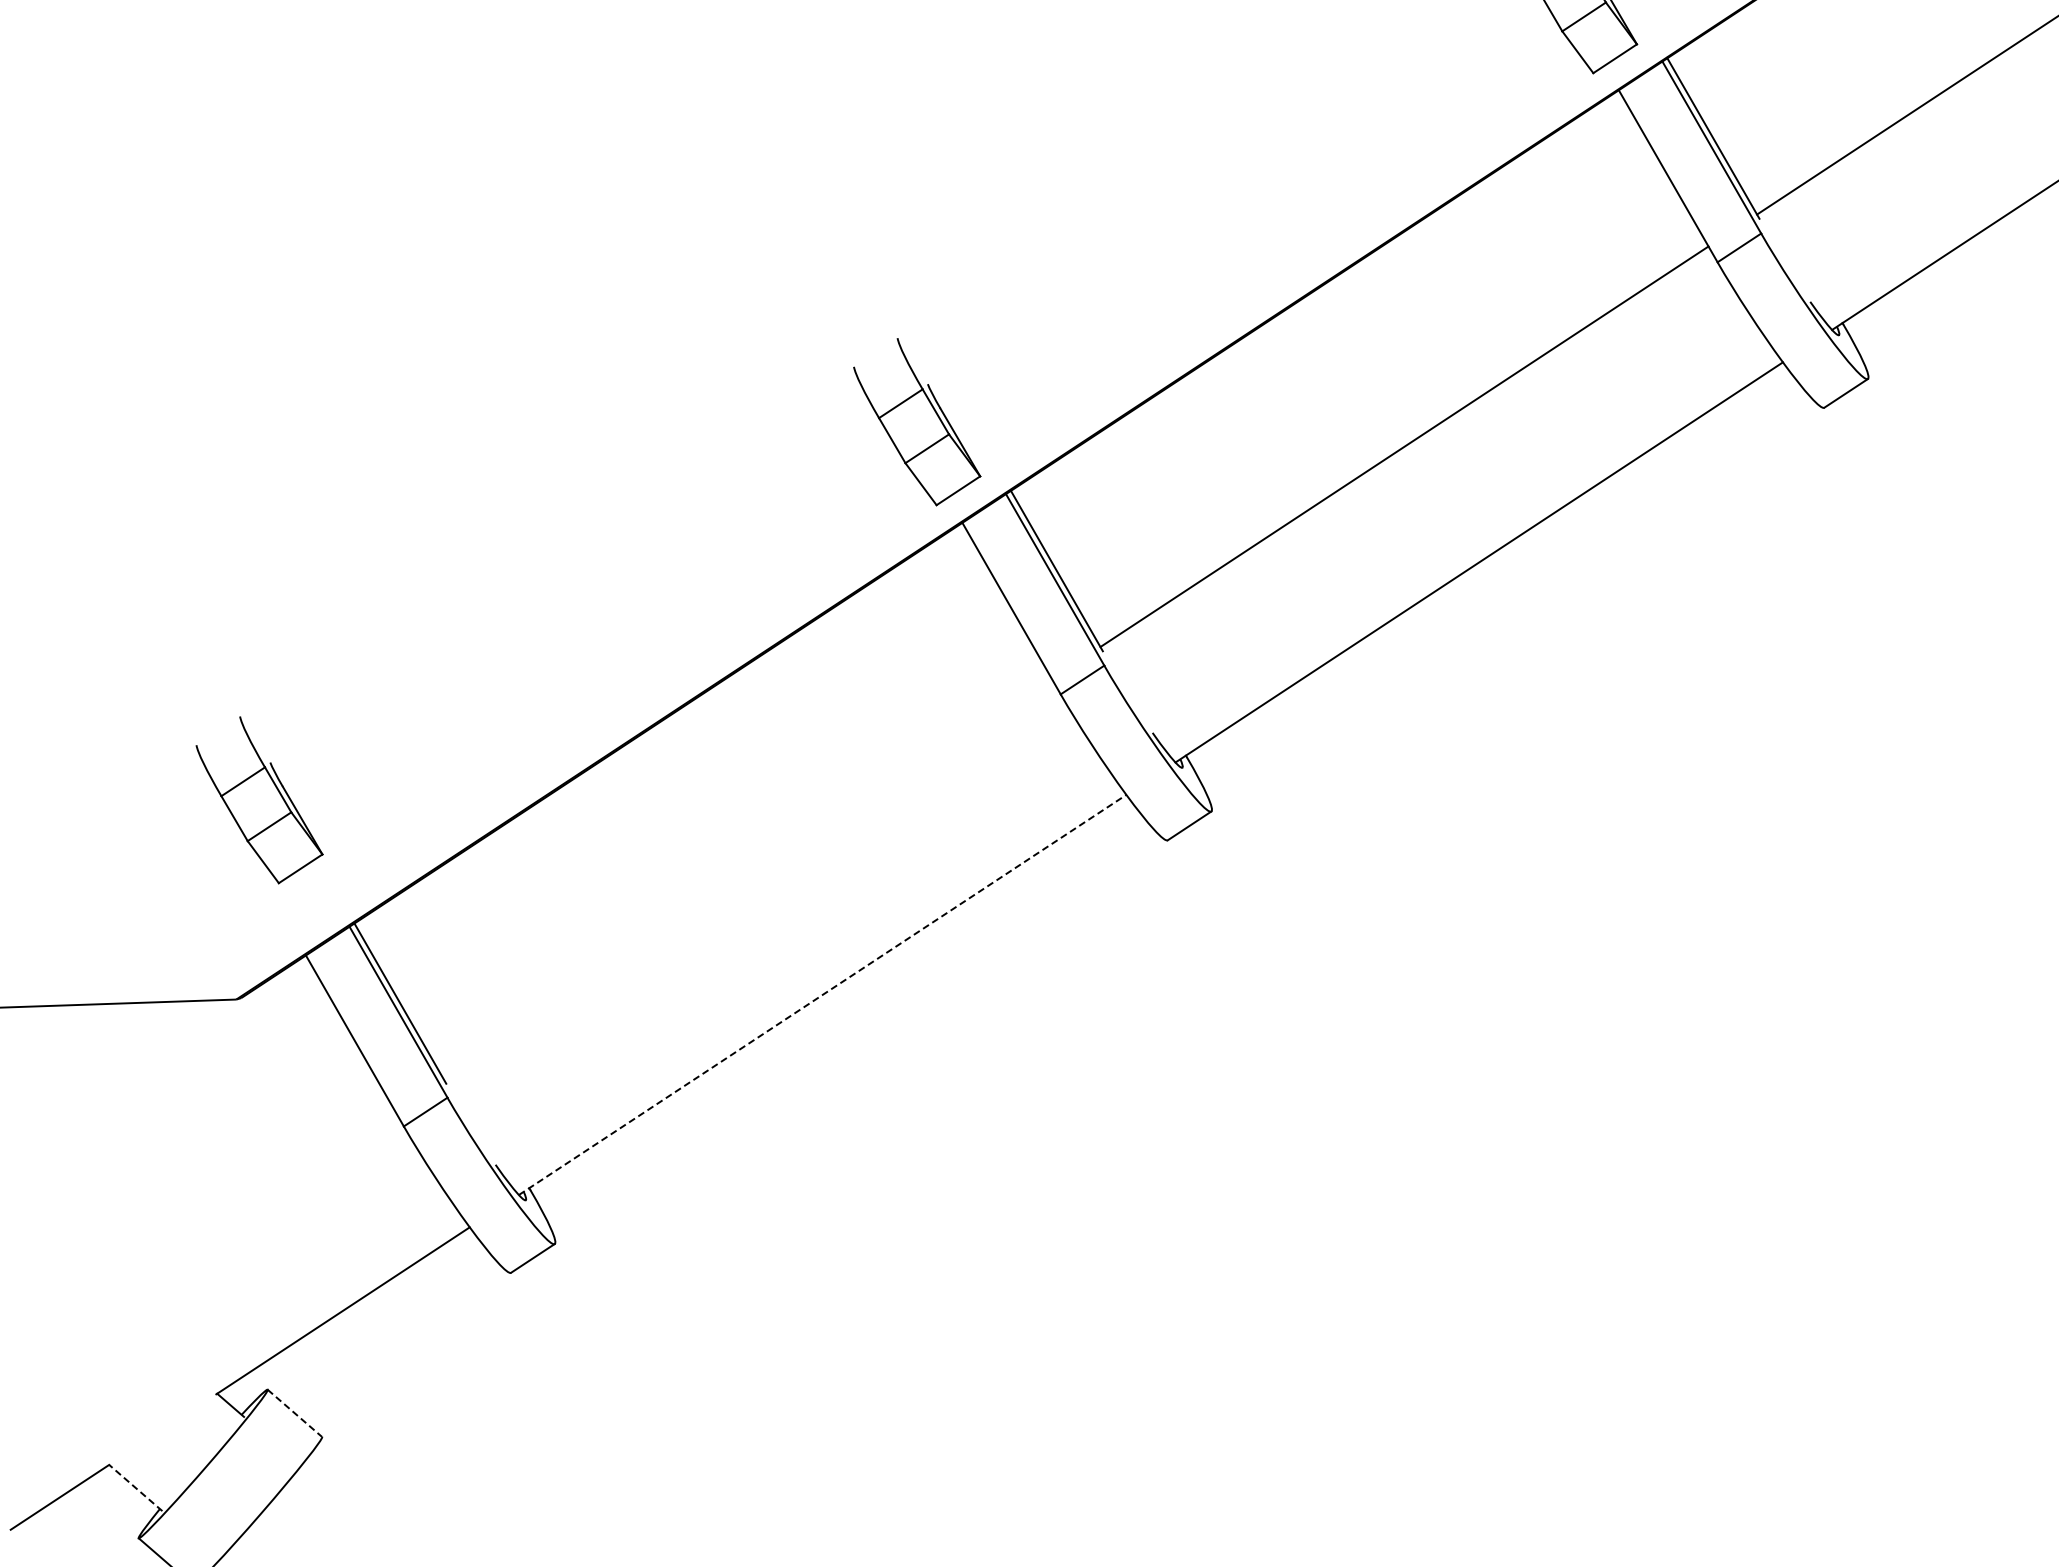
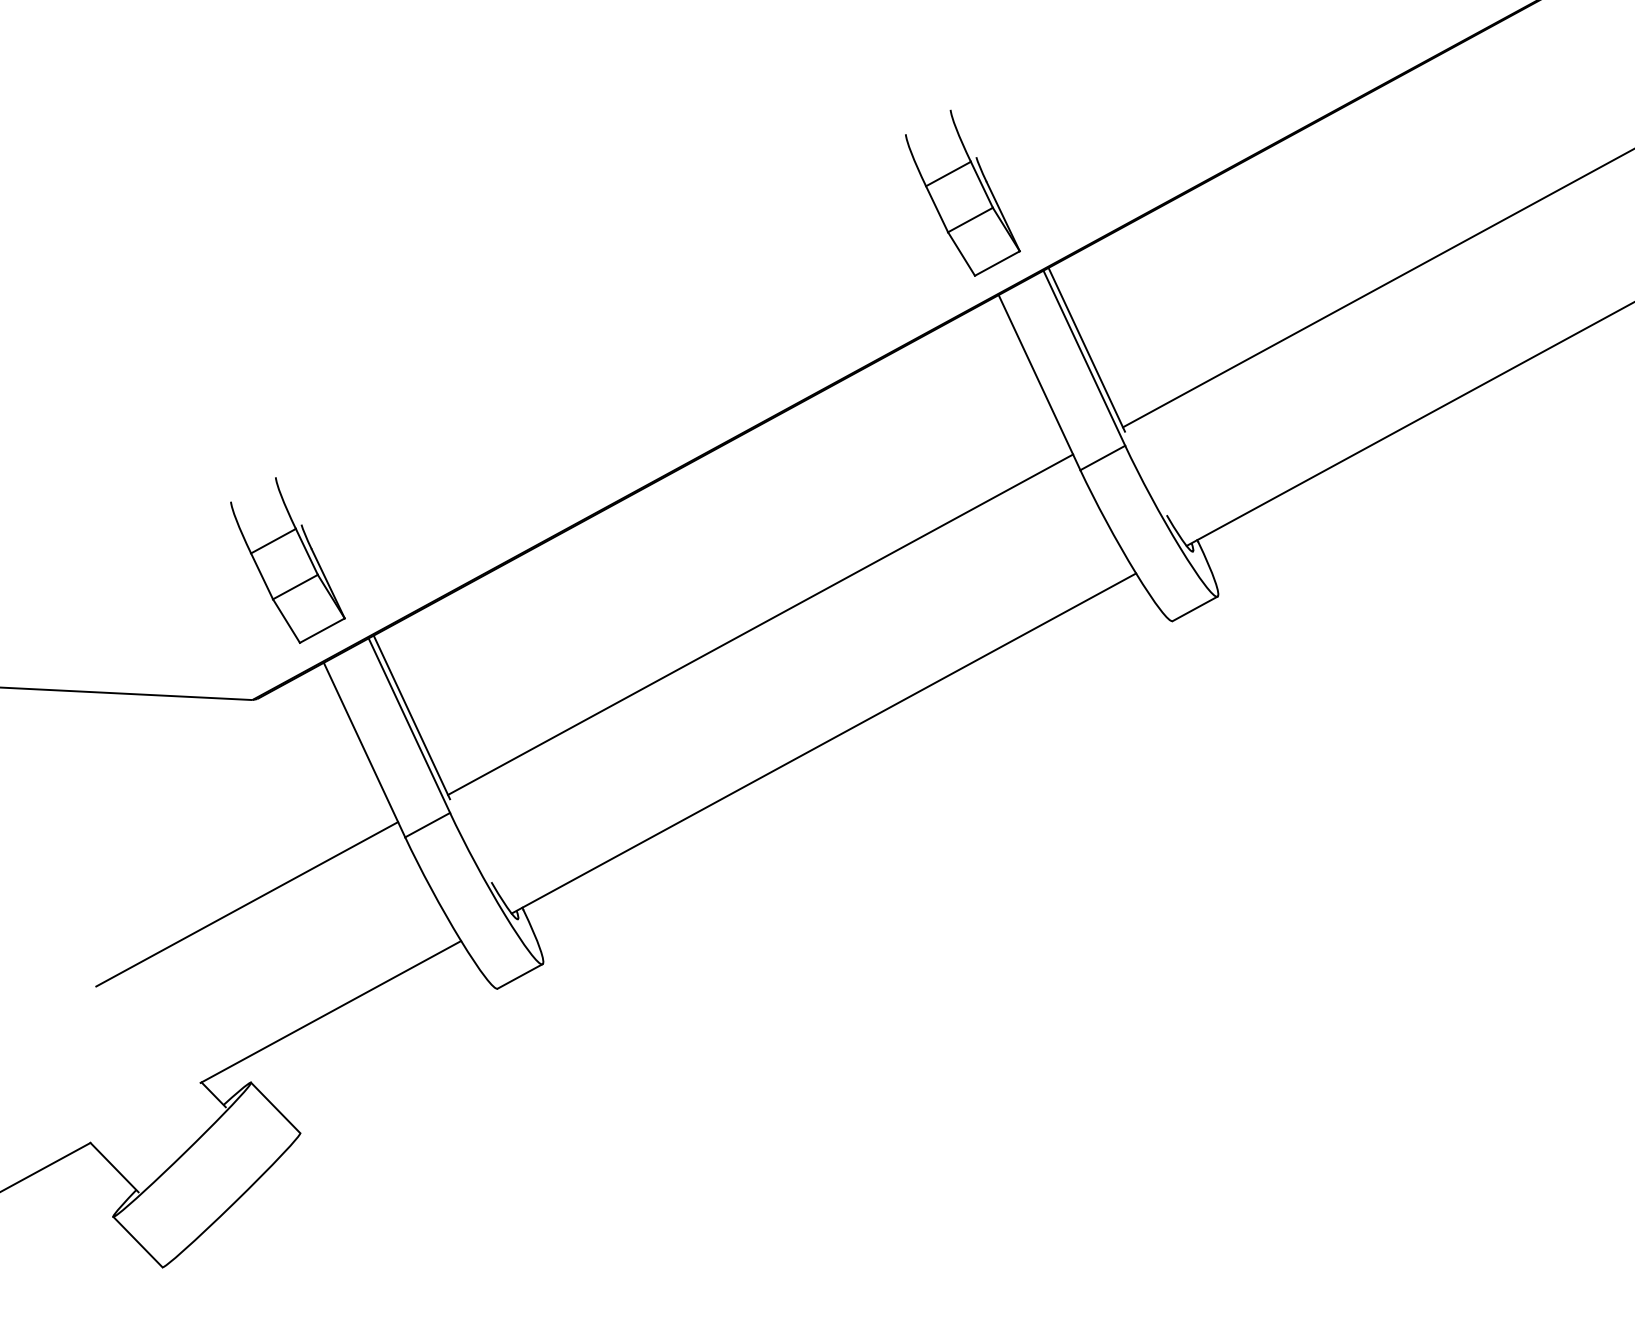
part: (259, 800) -> (287, 560), moved
line: (747, 879) -> (760, 624), added
line: (822, 994) -> (823, 743), dashed -> solid
line: (248, 1207) -> (247, 903), added
line: (295, 1413) -> (276, 1108), dashed -> solid
line: (135, 1487) -> (114, 1167), dashed -> solid

